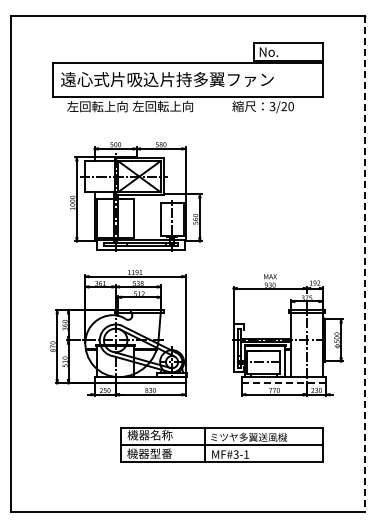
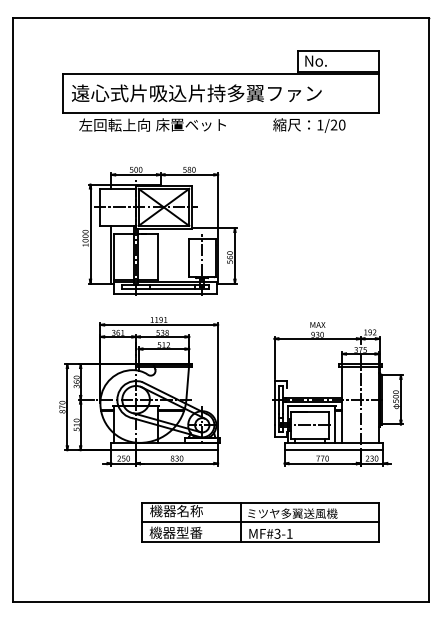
text: (162, 106) -> (191, 124), 左回転上向 -> 床置ベット
text: (272, 106) -> (320, 124), 3/20 -> 1/20
line: (364, 264) -> (428, 310), dashed -> solid
line: (284, 383) -> (334, 450), dashed -> solid

